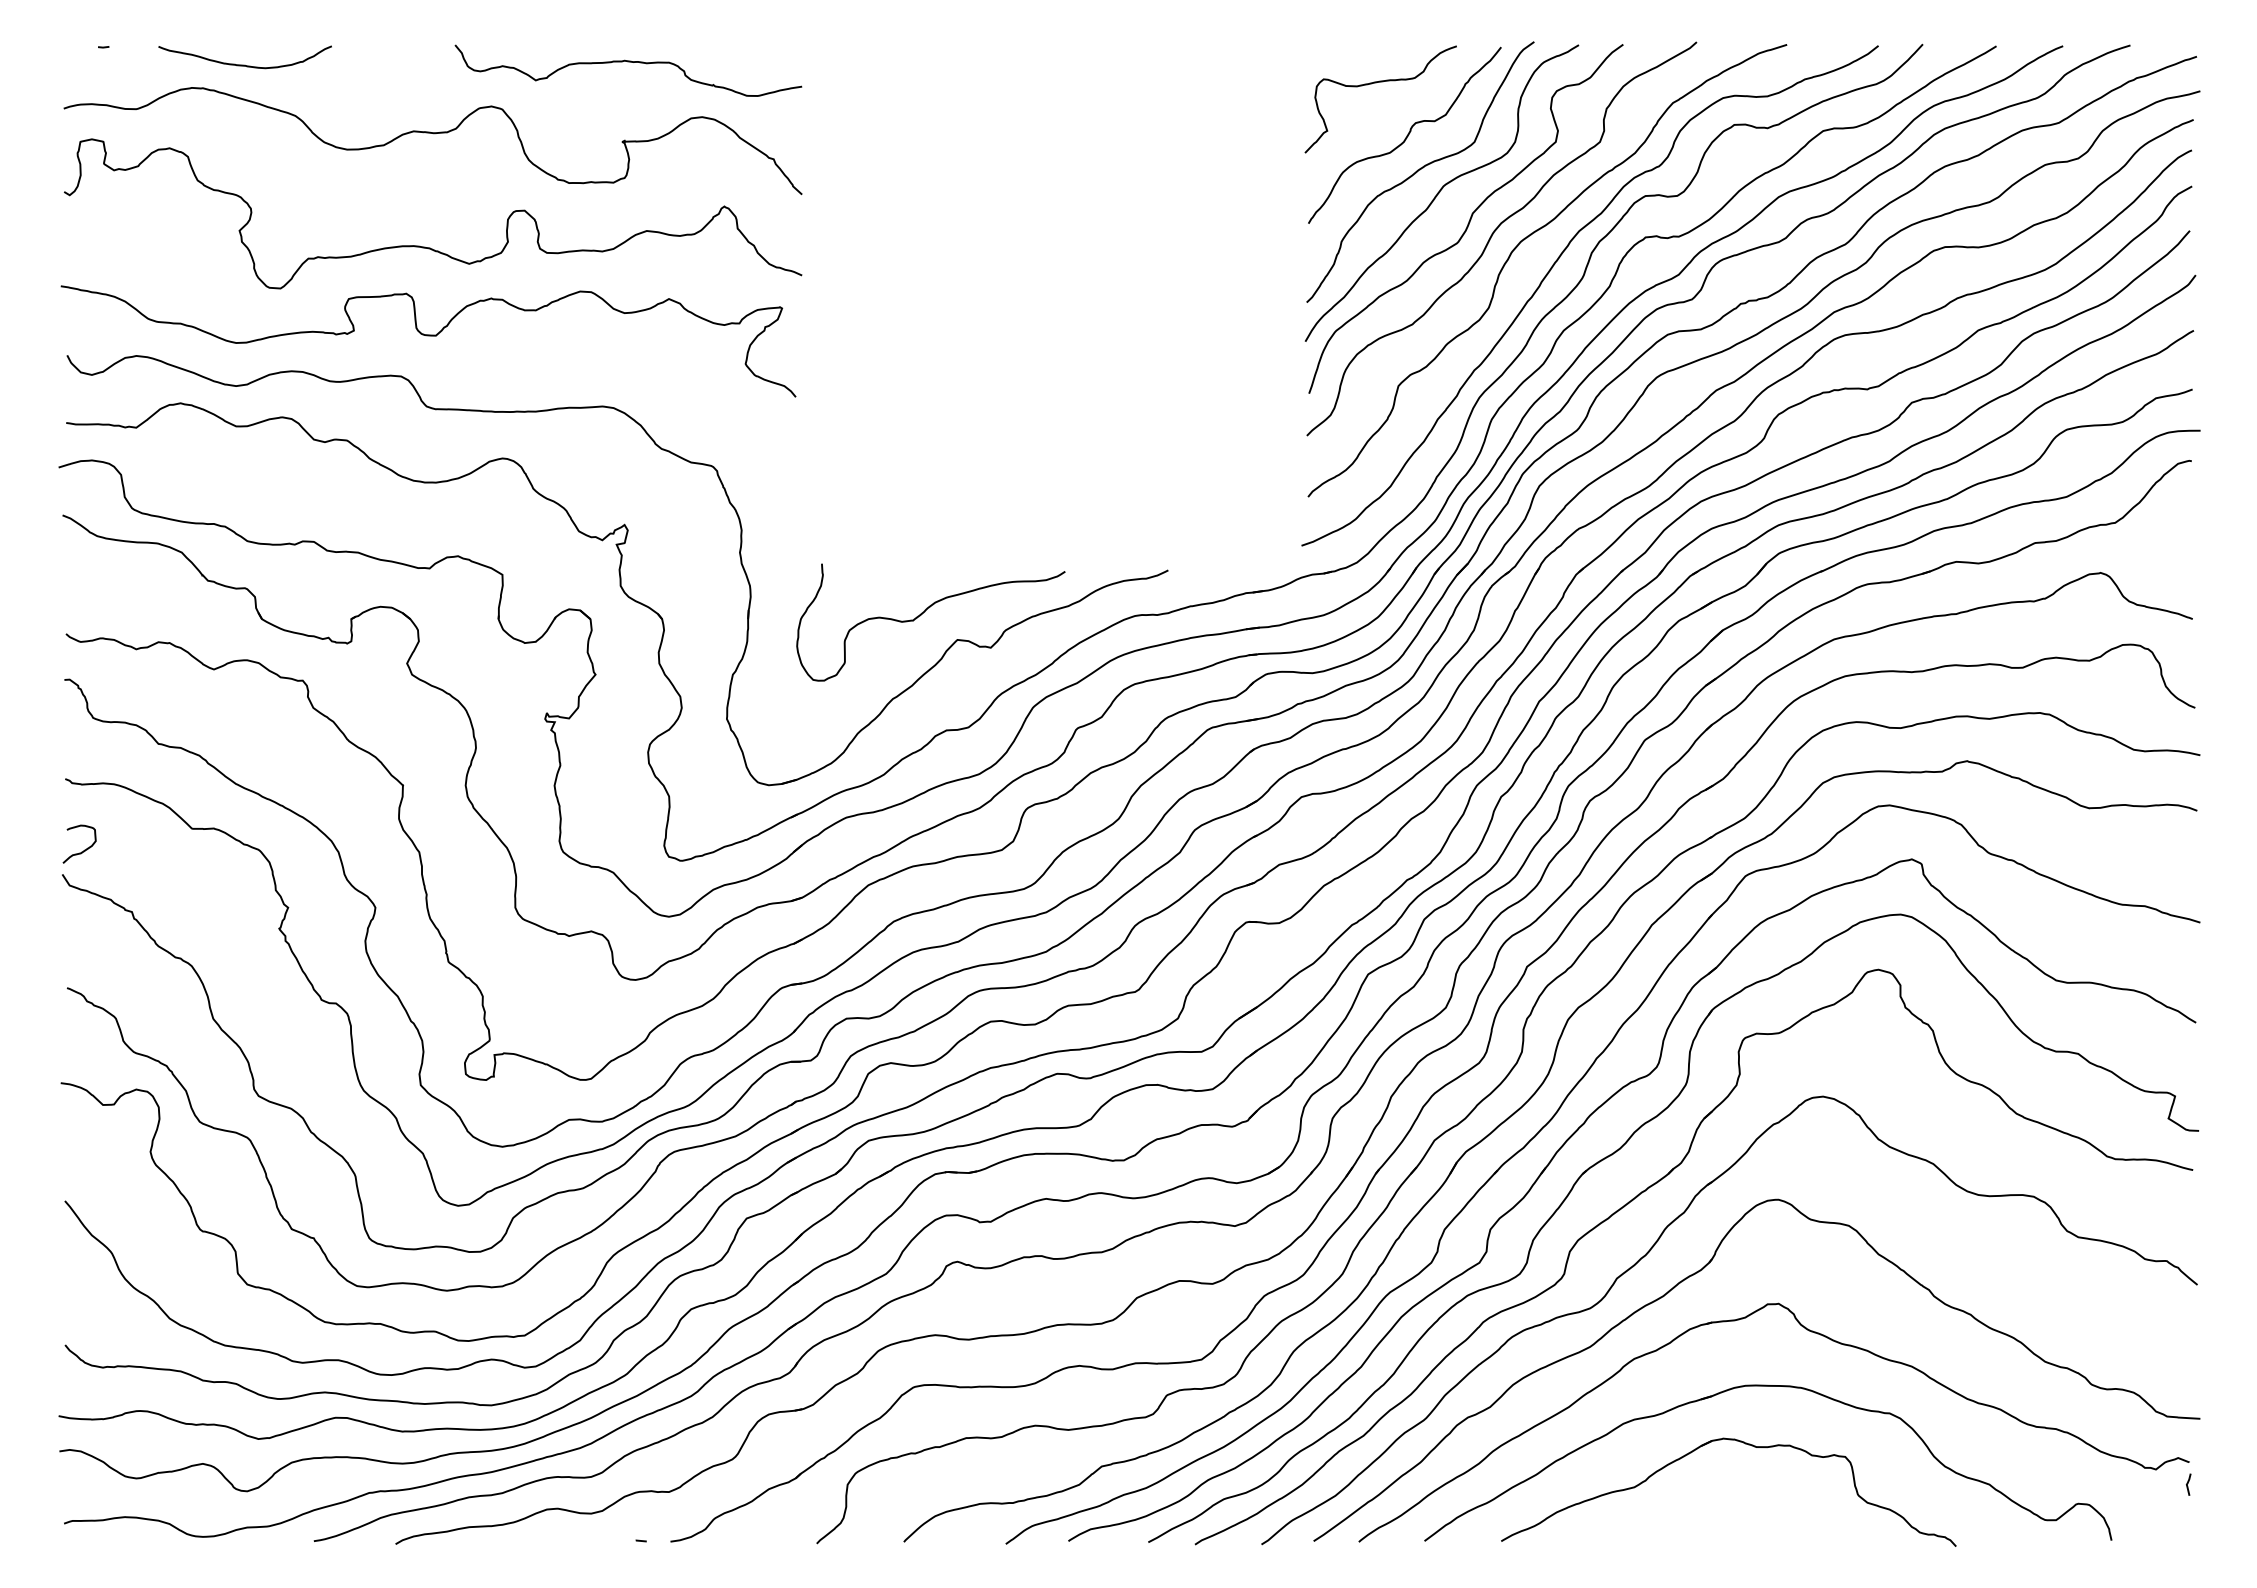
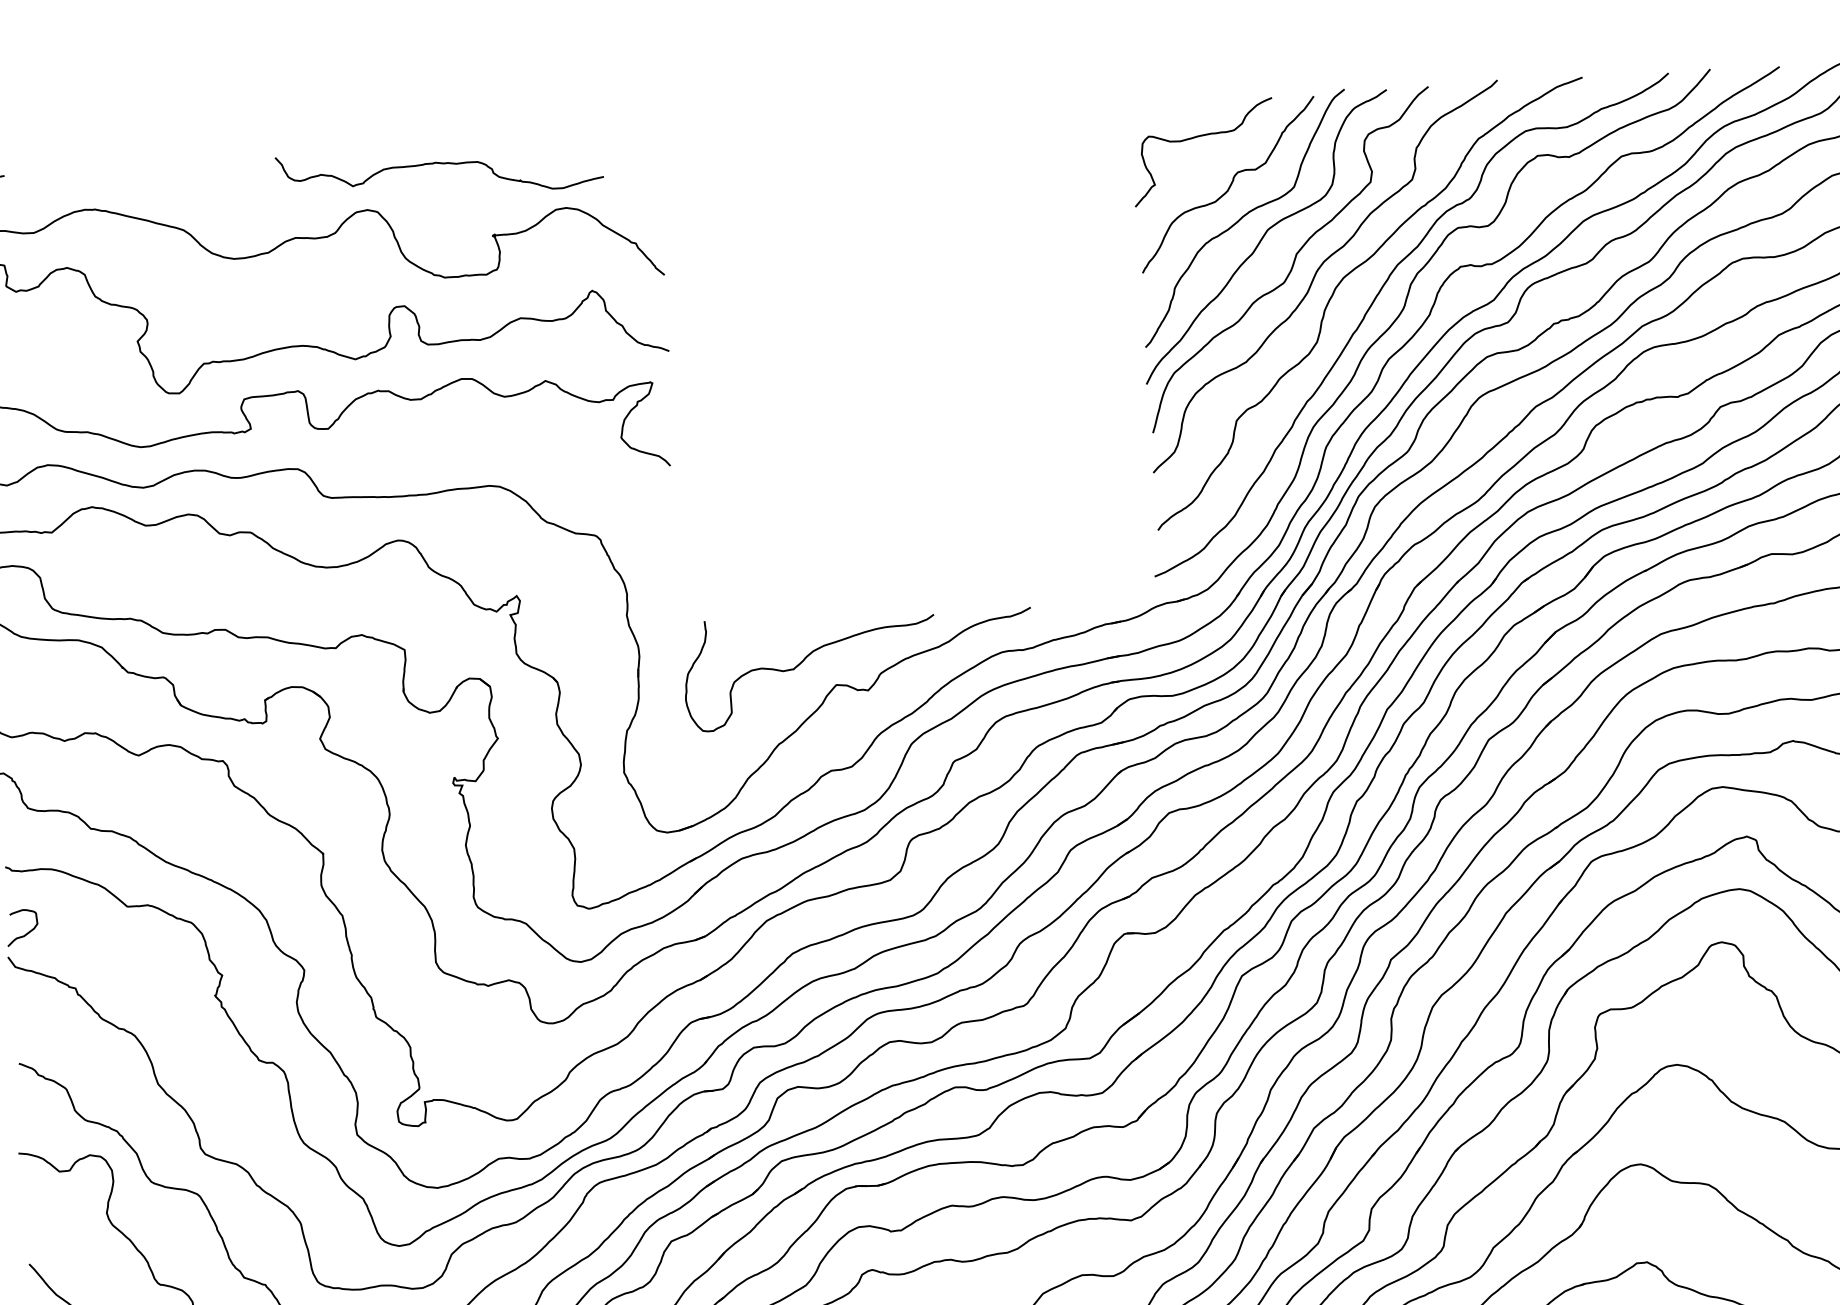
curve: (628, 62) -> (439, 164), moved
curve: (244, 64) -> (132, 184), removed

